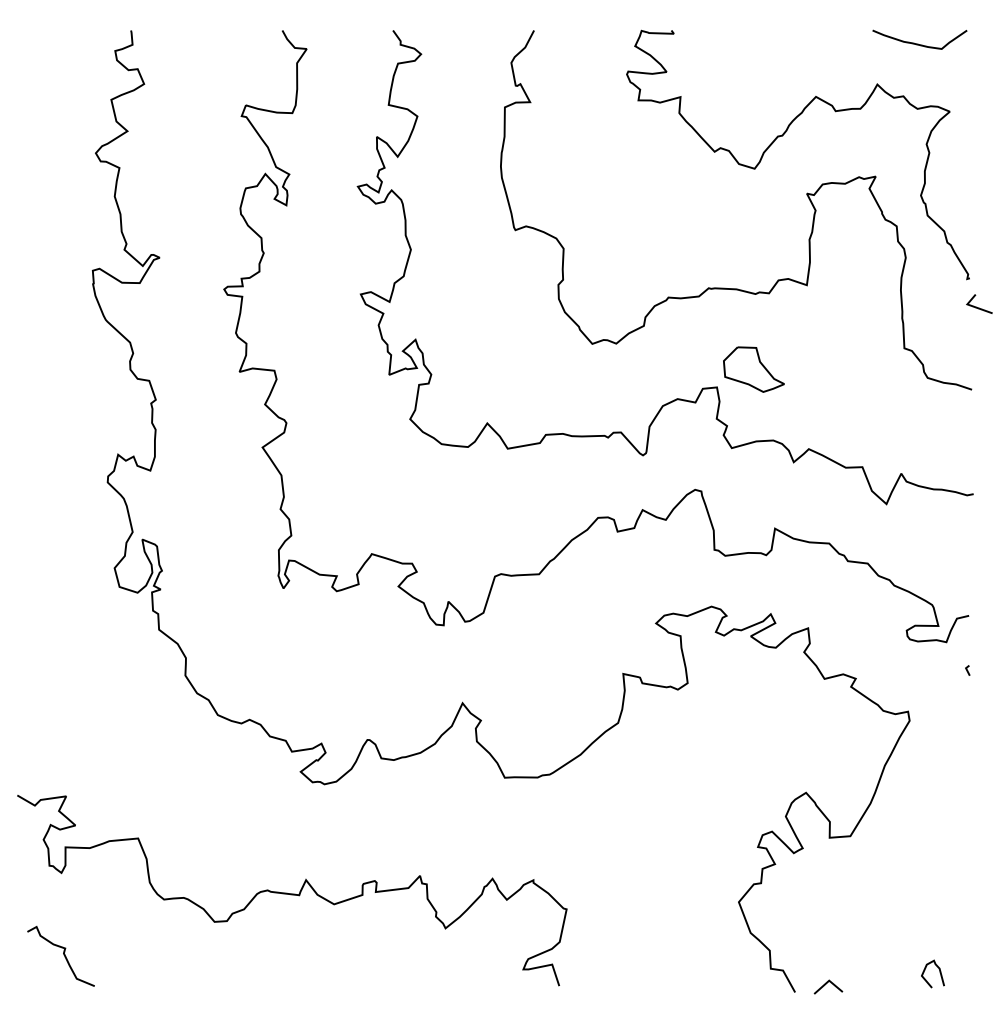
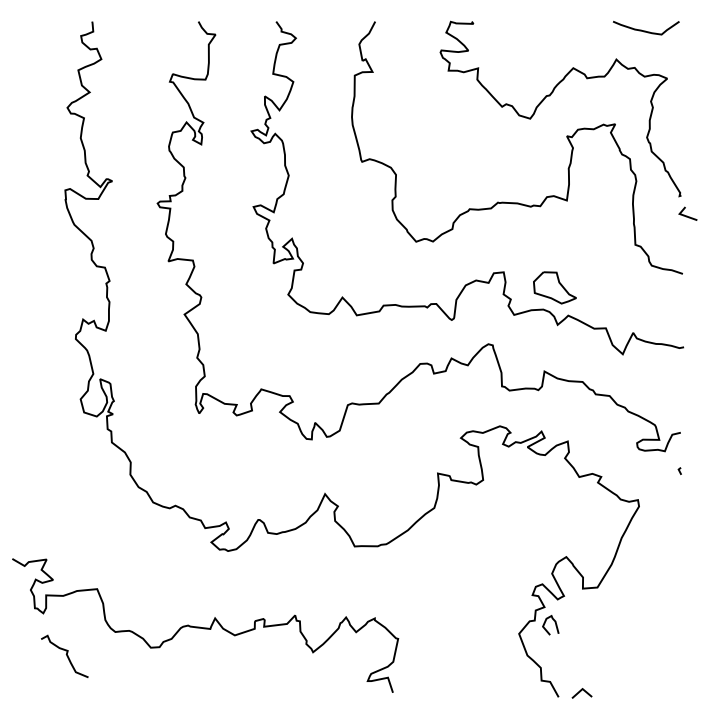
part: (753, 369) -> (554, 287), moved
curve: (63, 955) -> (66, 655), moved
curve: (939, 972) -> (555, 624), moved

